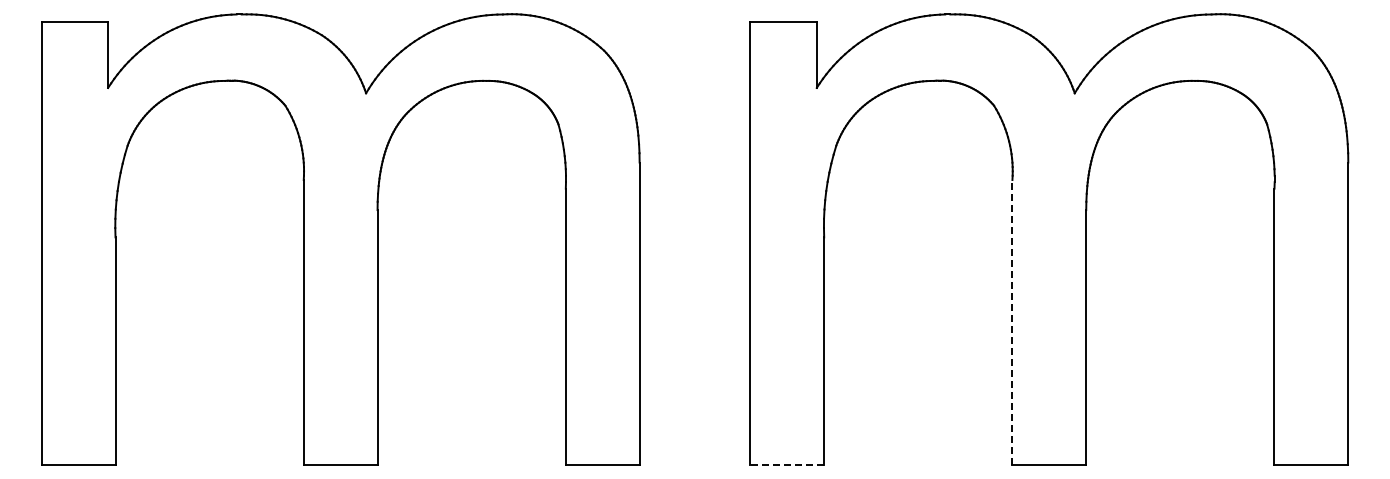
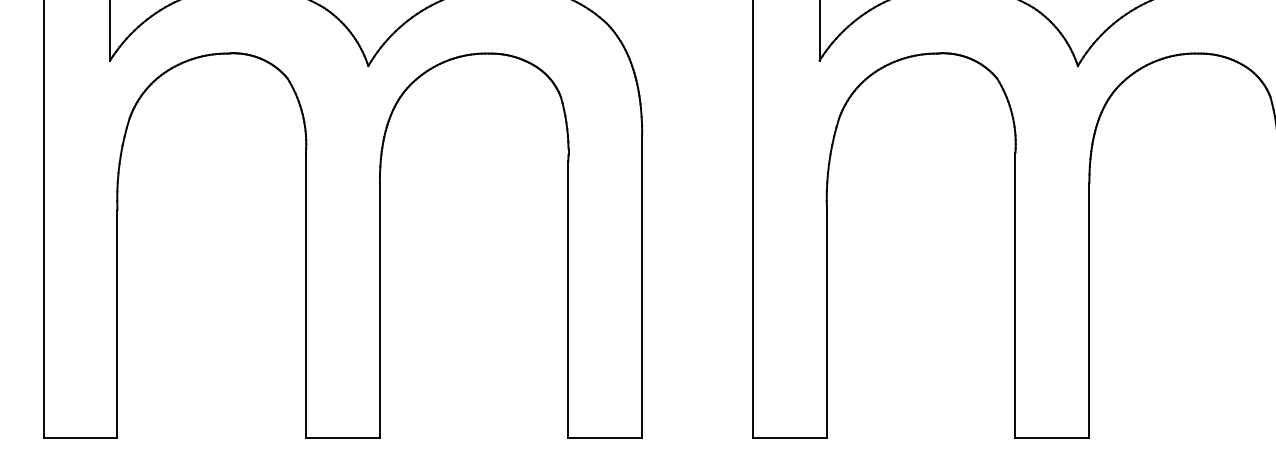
line: (1012, 321) -> (1015, 294), dashed -> solid
line: (787, 464) -> (790, 437), dashed -> solid

